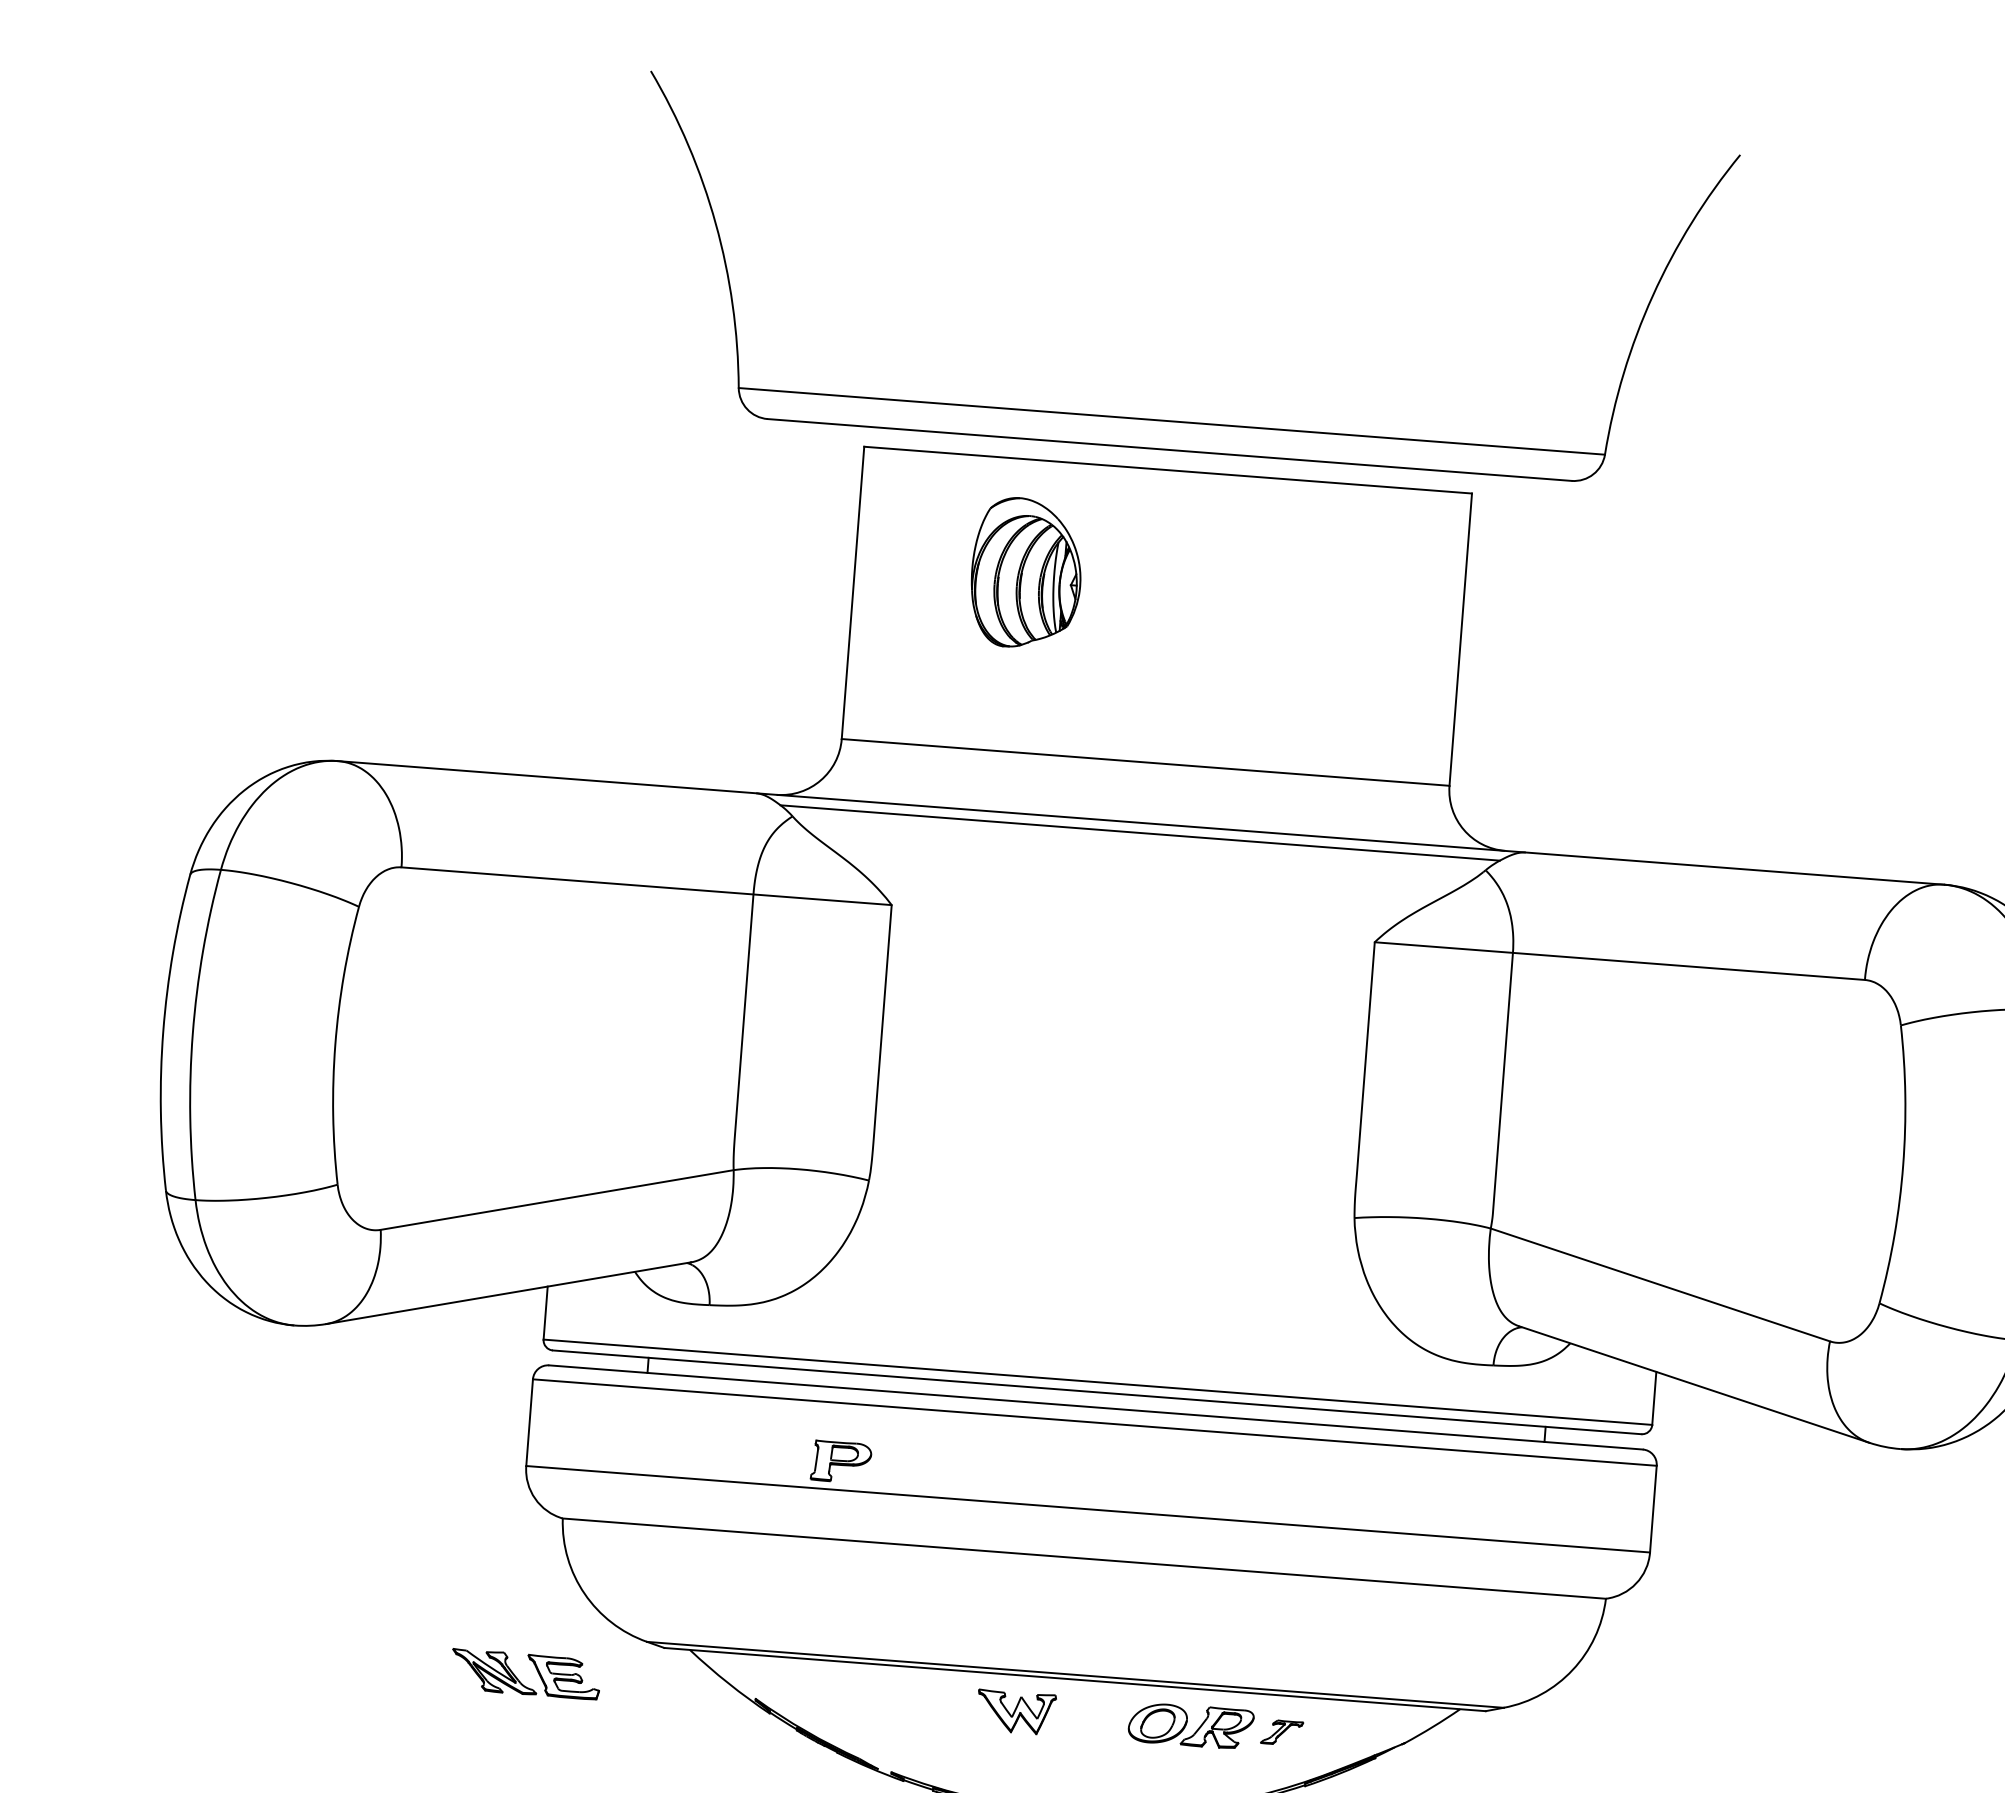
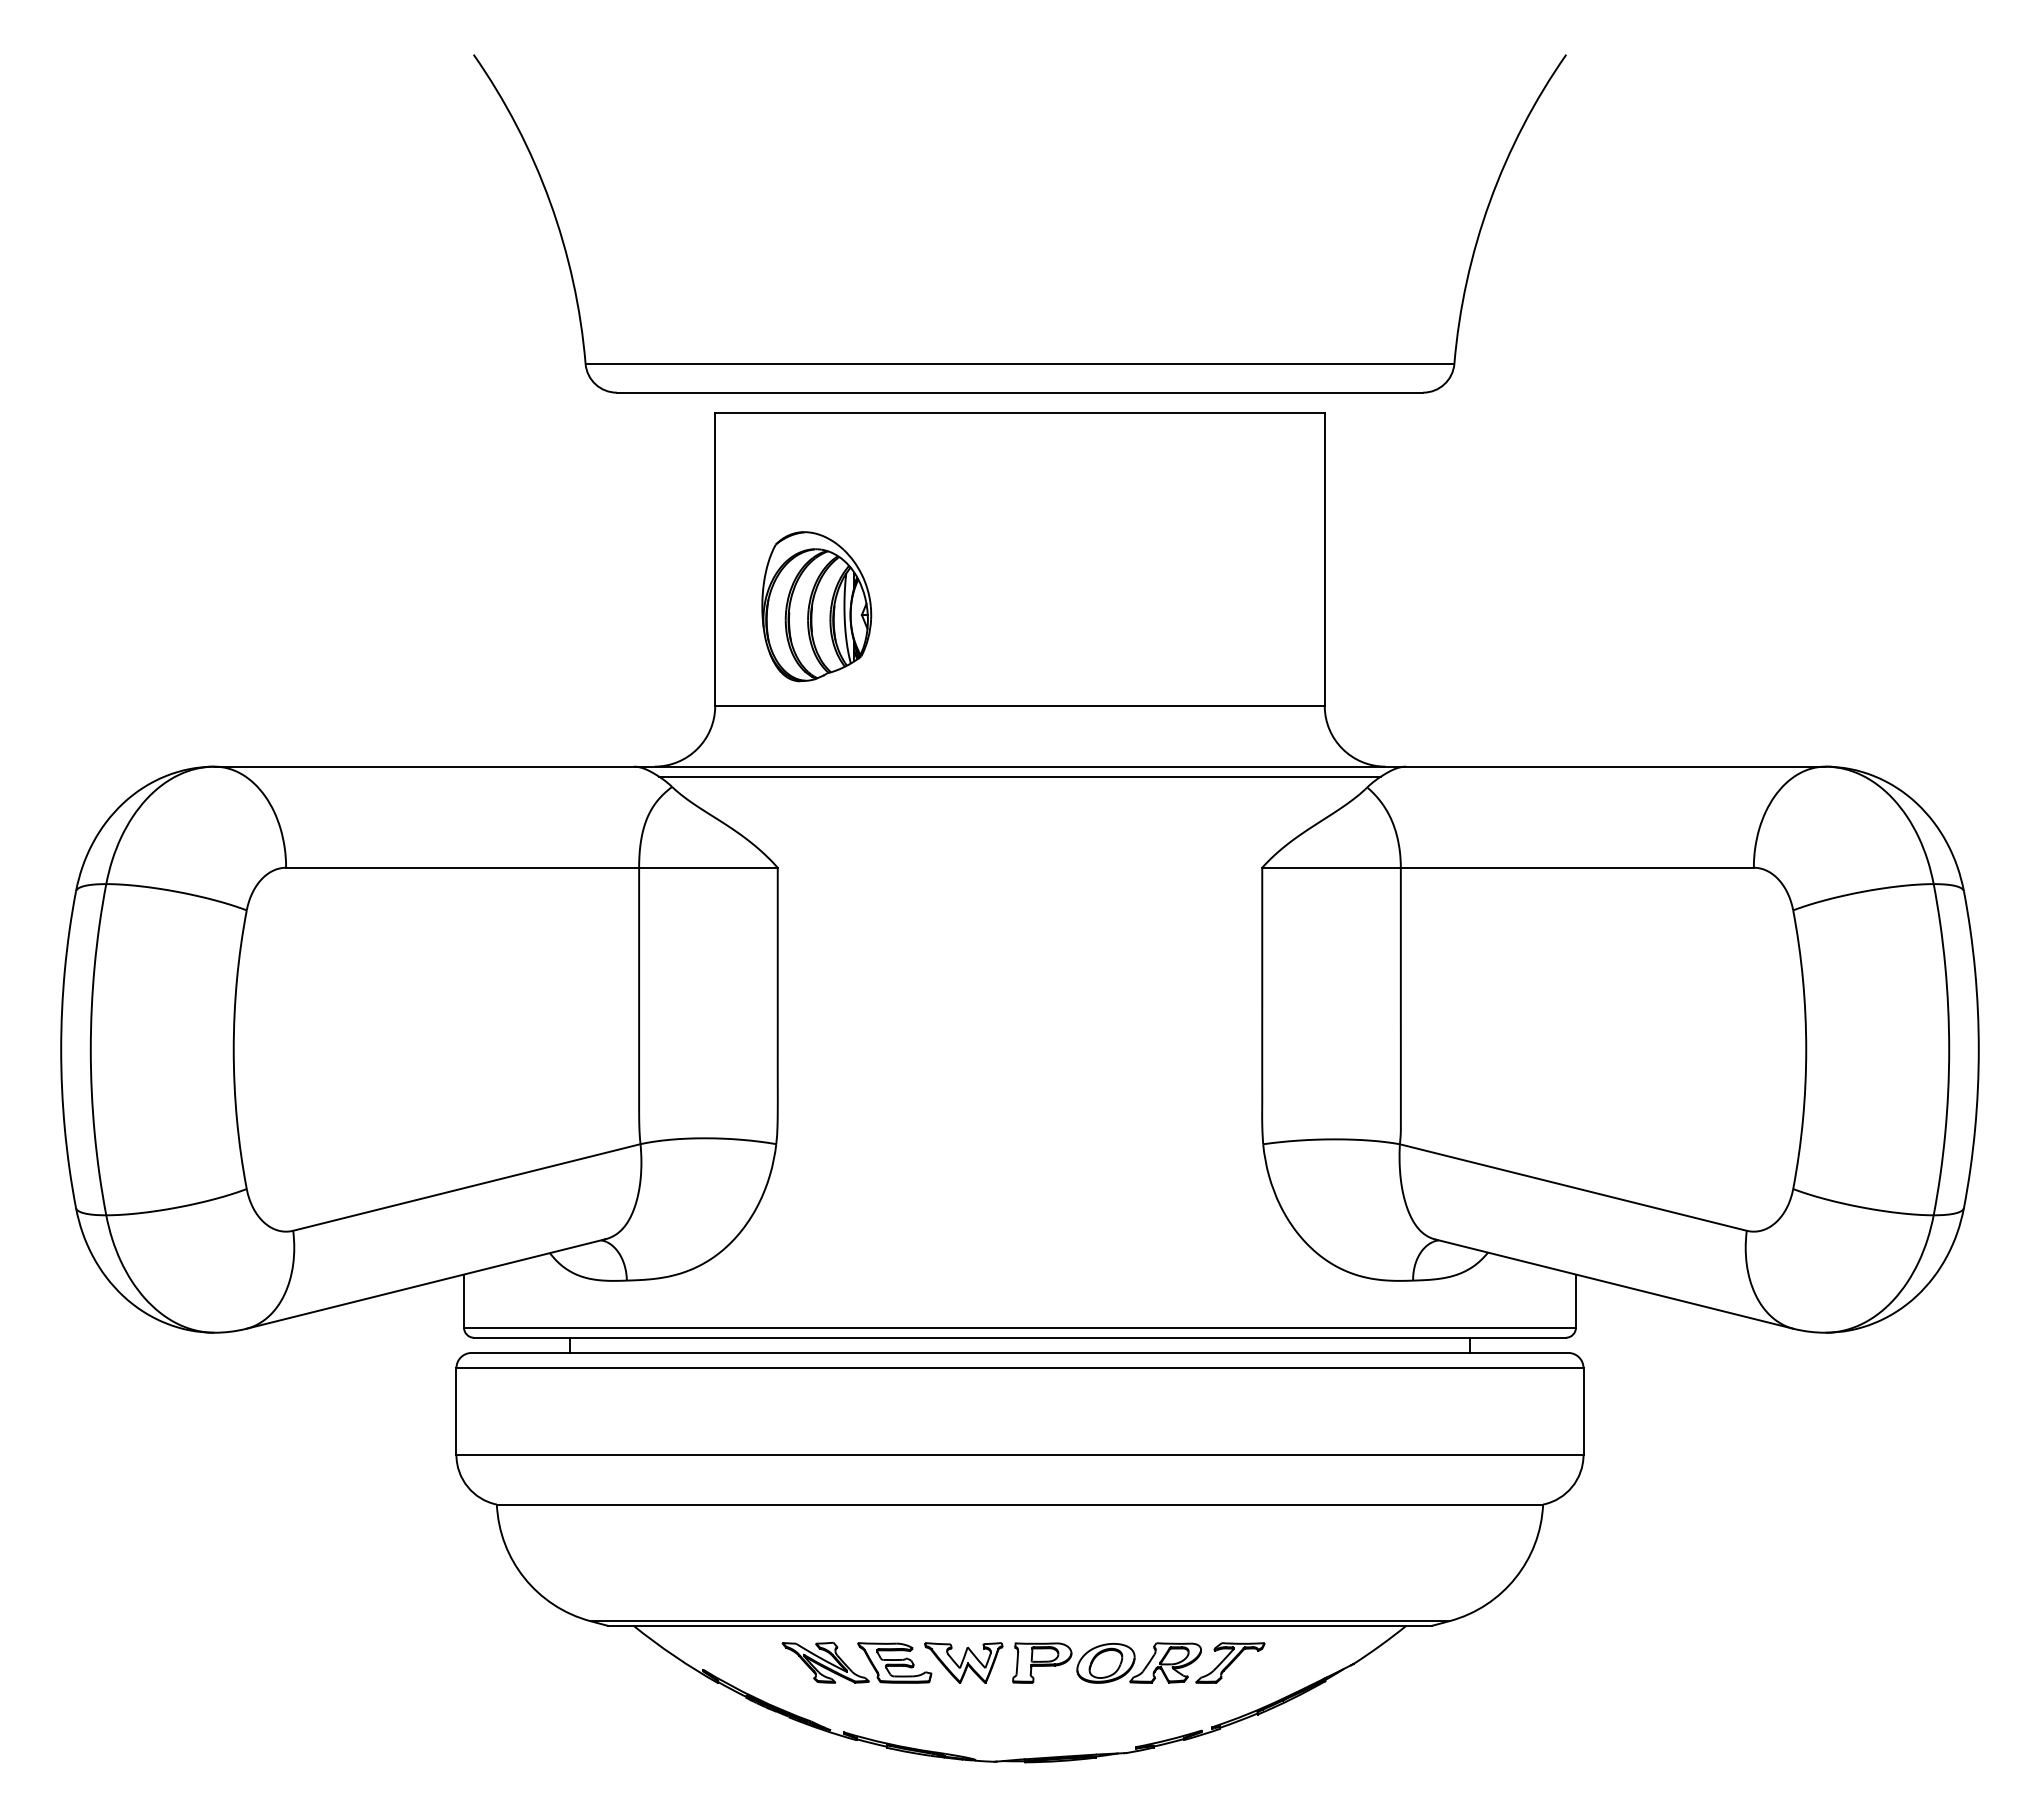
part: (1026, 573) -> (816, 606), moved
part: (841, 1461) -> (1042, 1662), moved
part: (518, 1679) -> (850, 1668), moved
part: (1282, 1732) -> (1230, 1662), size x1.67

